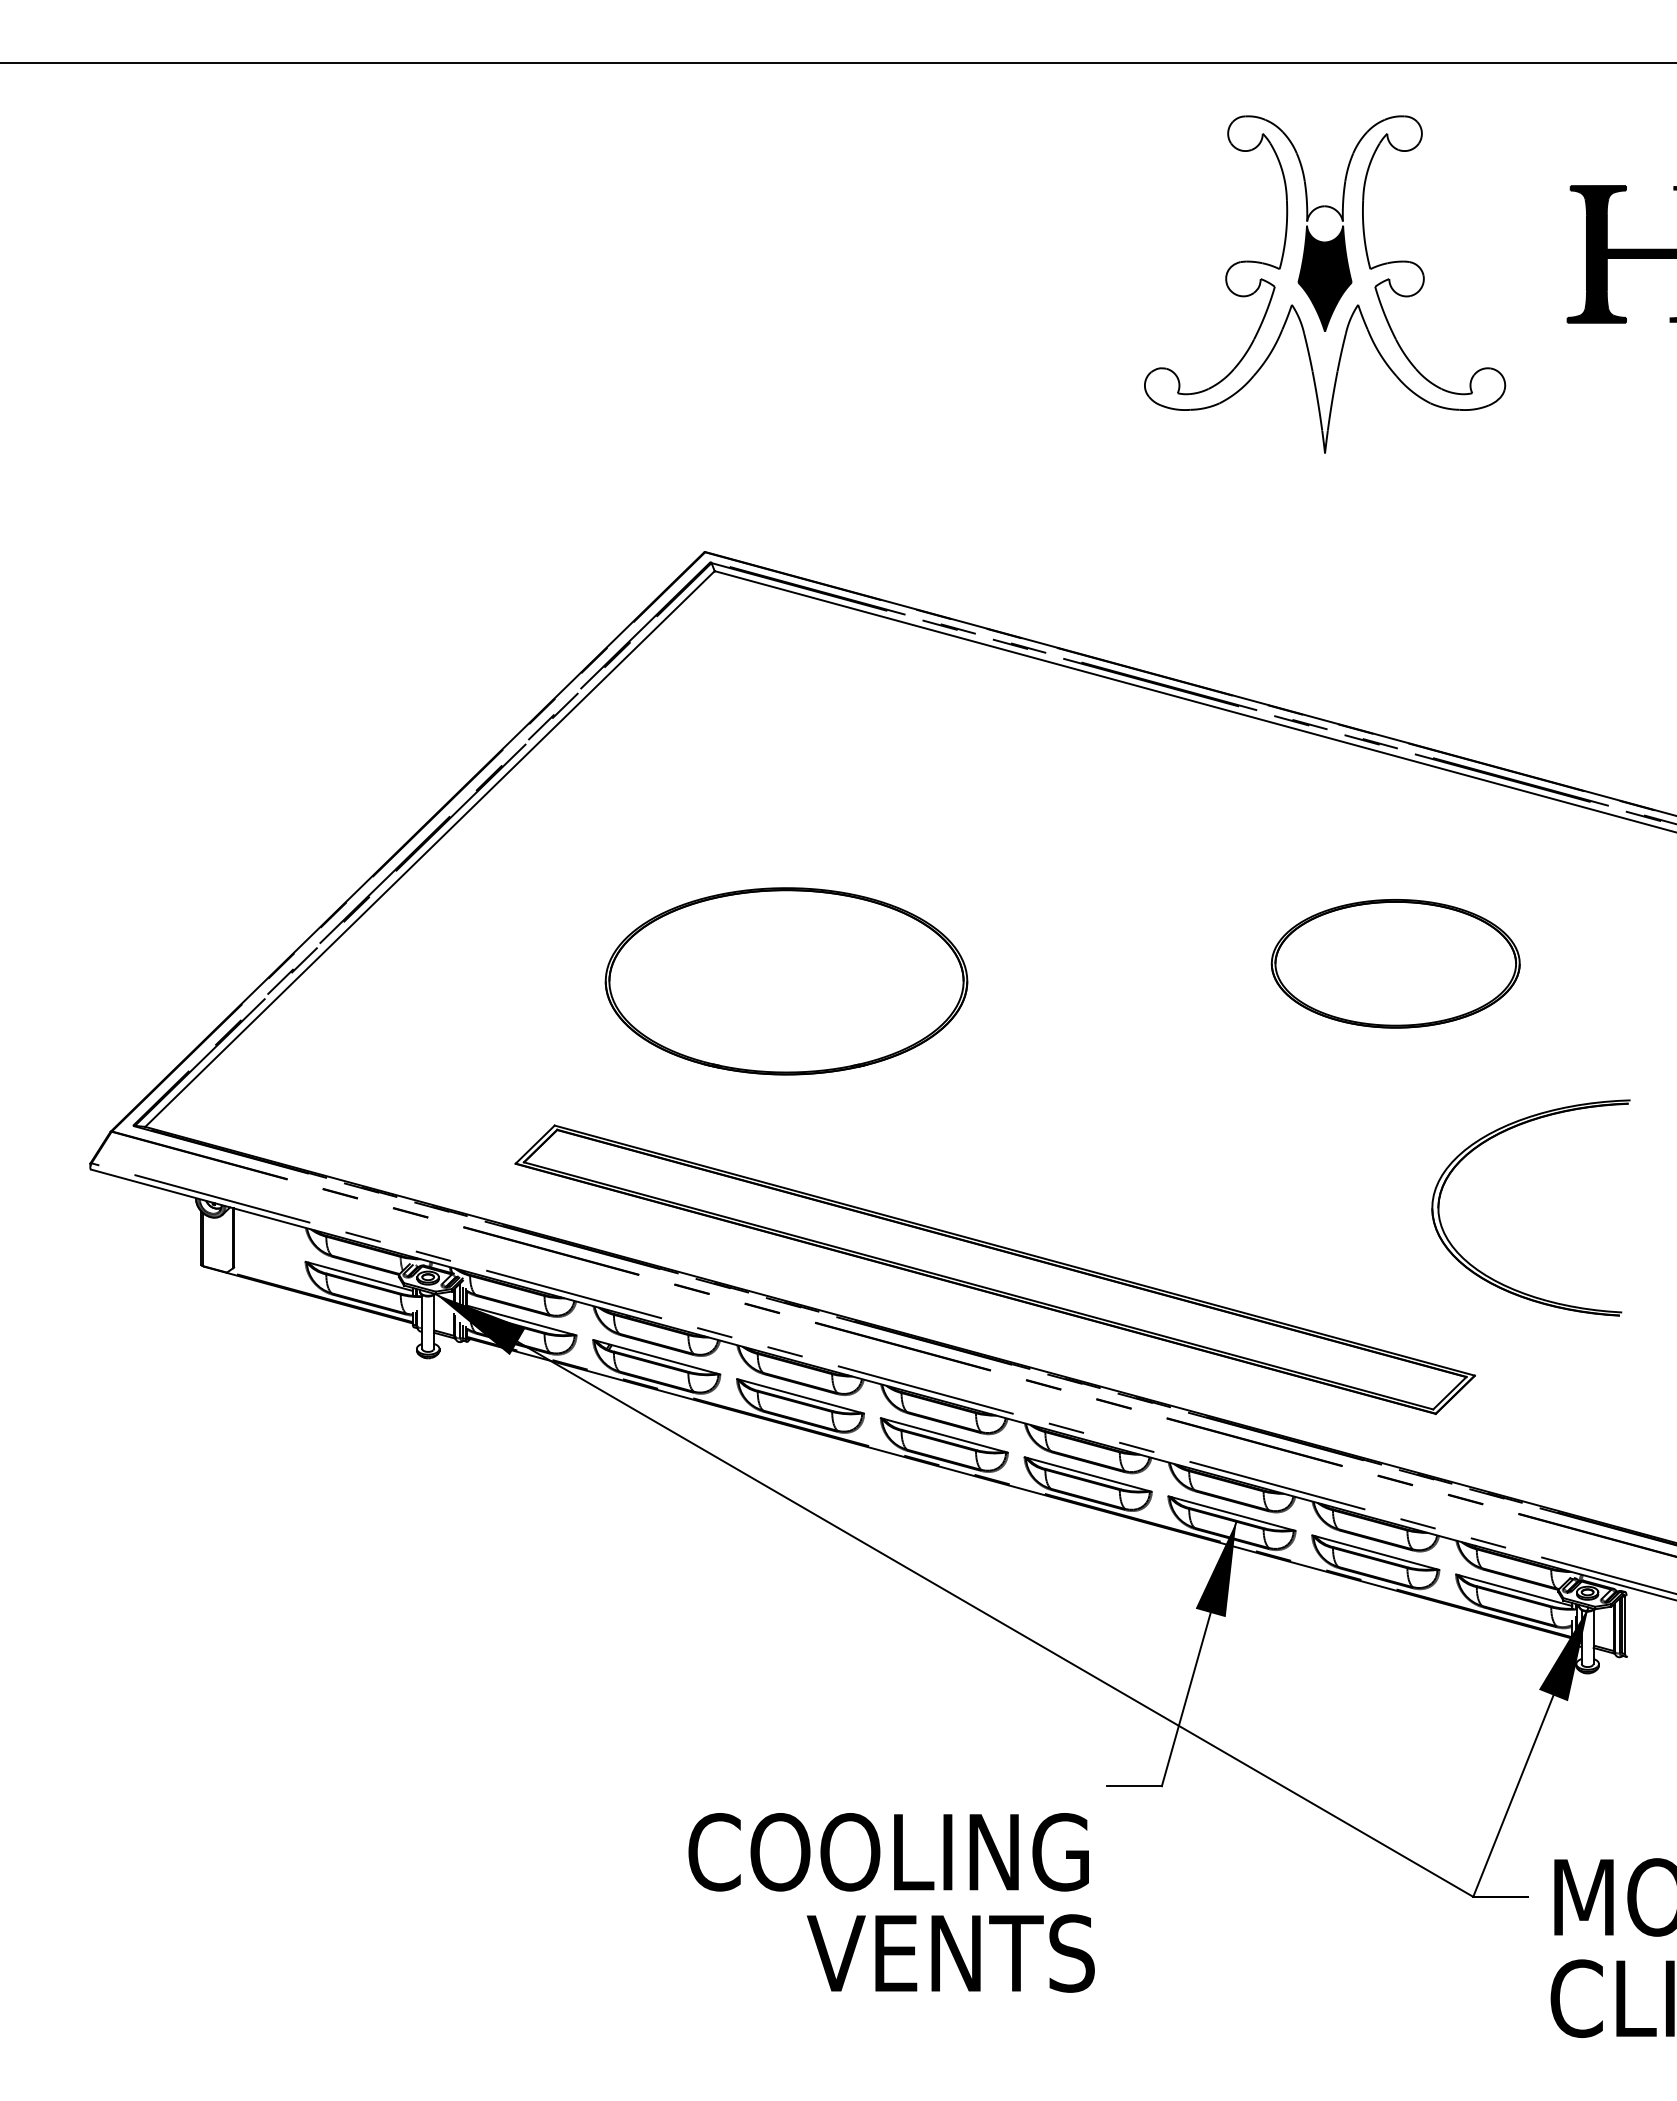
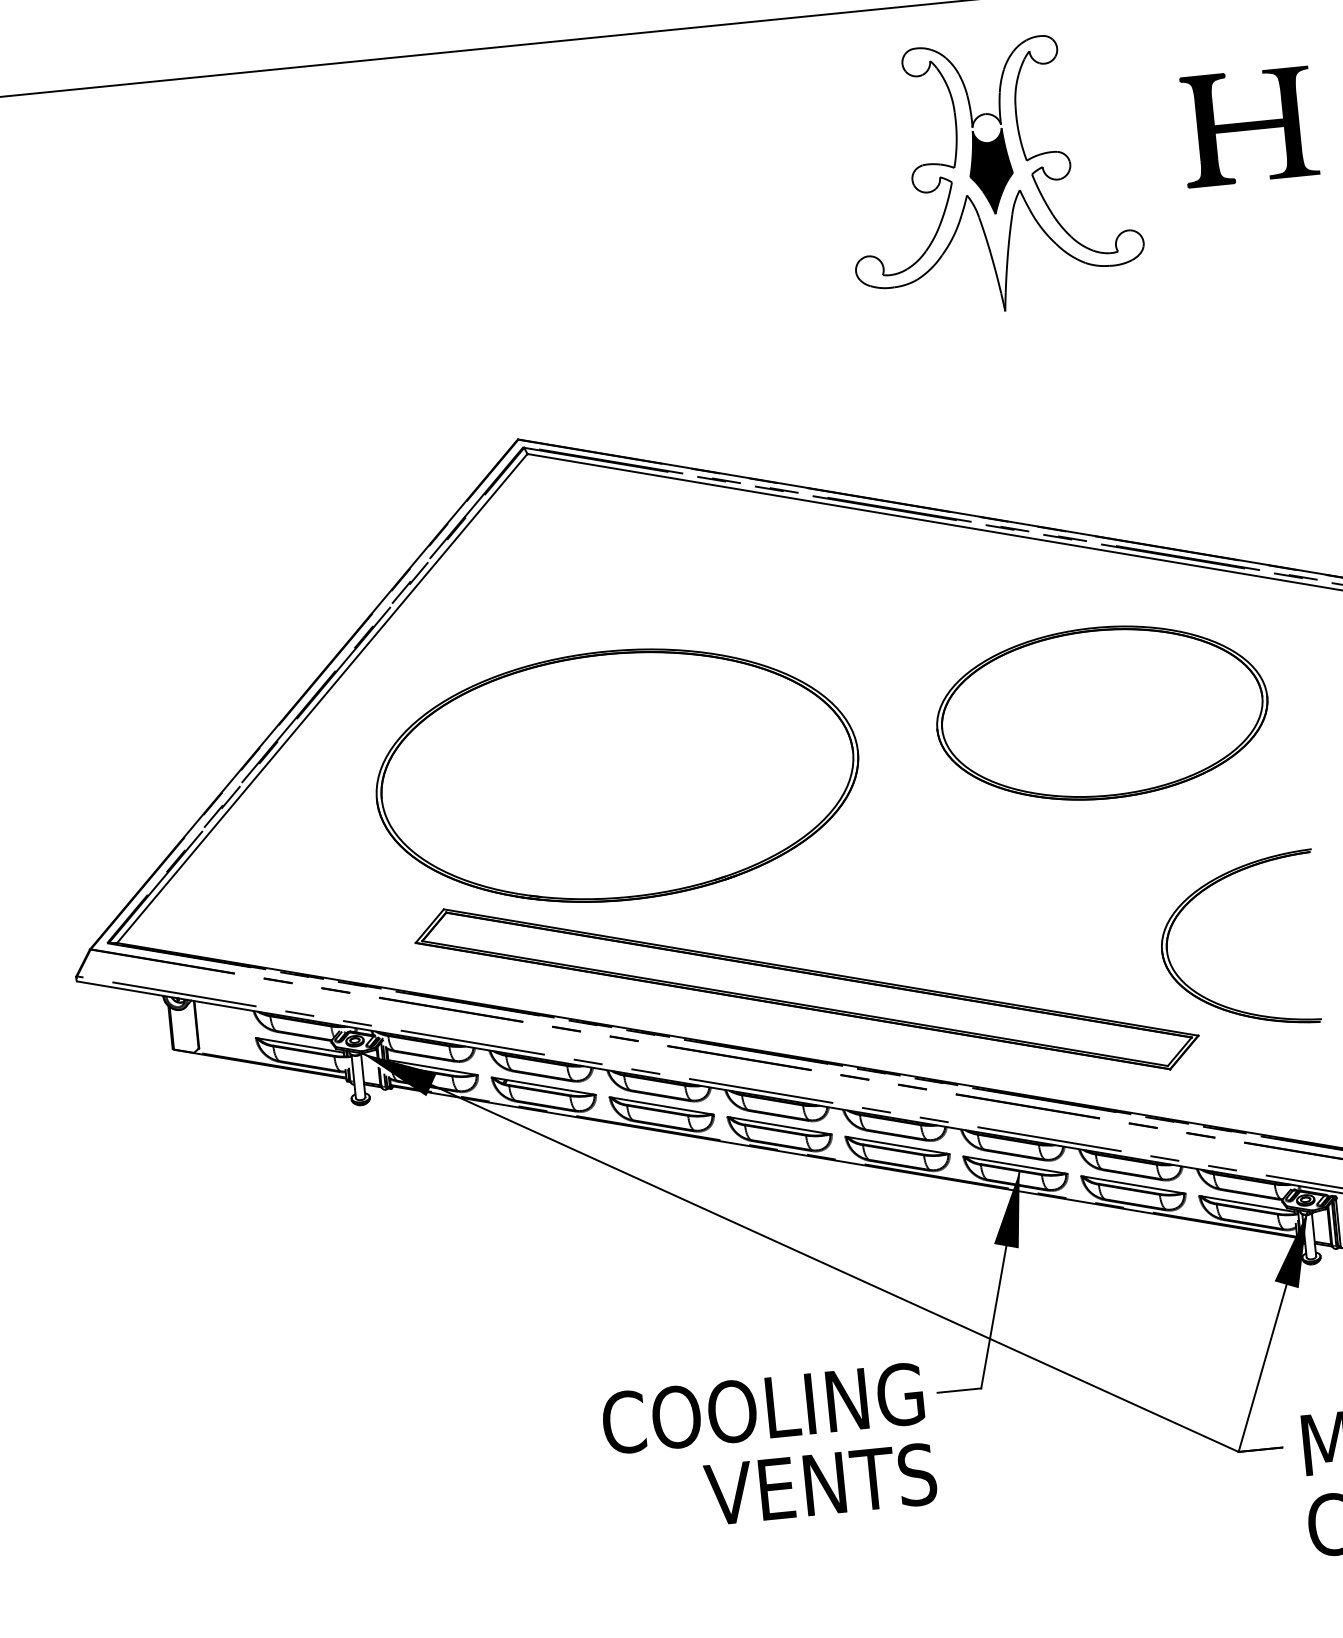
part: (1395, 963) -> (1102, 712), size x1.67
part: (786, 981) -> (617, 775), size x1.67
part: (1489, 1140) -> (1202, 892), moved
text: (891, 1902) -> (769, 1448), moved

